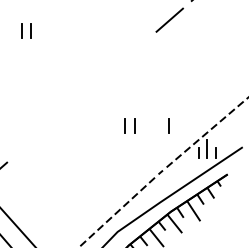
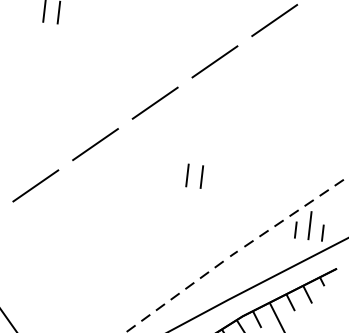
line: (134, 50) -> (214, 61), added
line: (99, 81) -> (155, 102), added
line: (64, 112) -> (95, 144), added
line: (168, 125) -> (254, 182), removed
line: (28, 142) -> (35, 184), added

